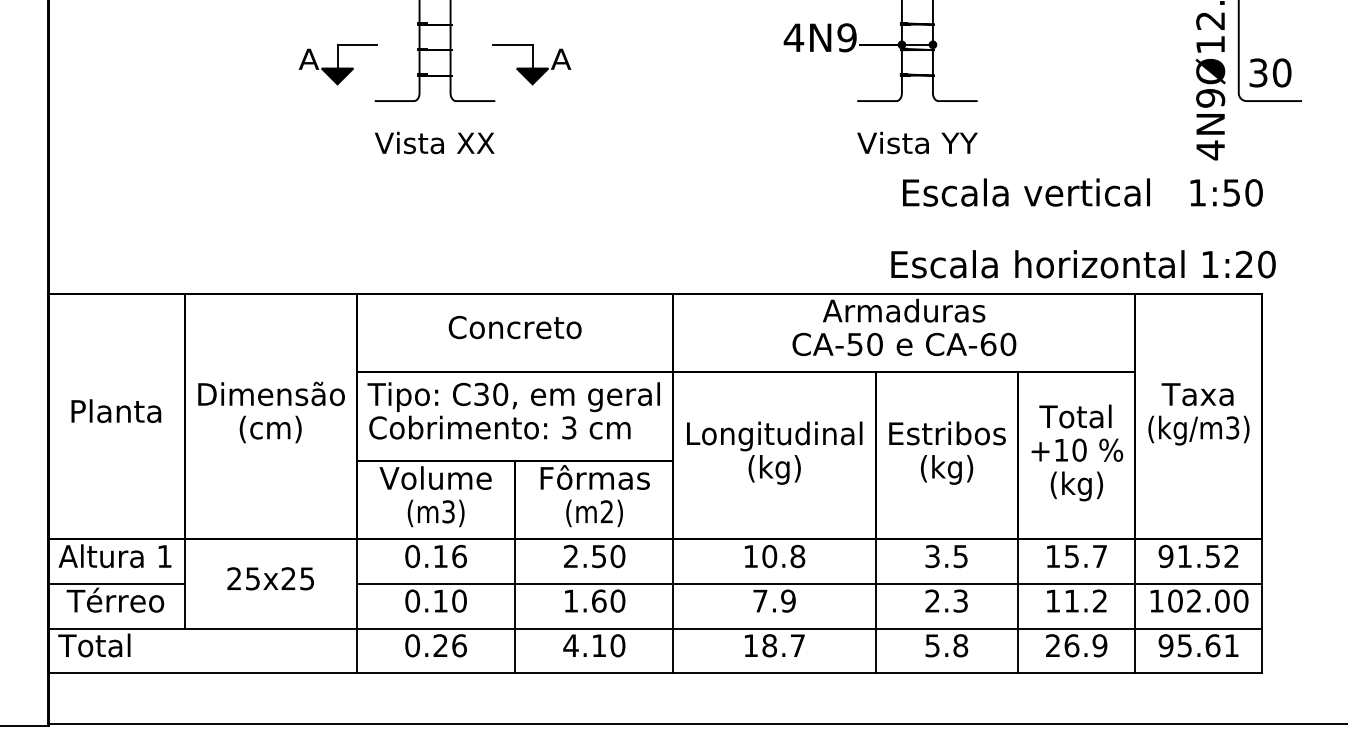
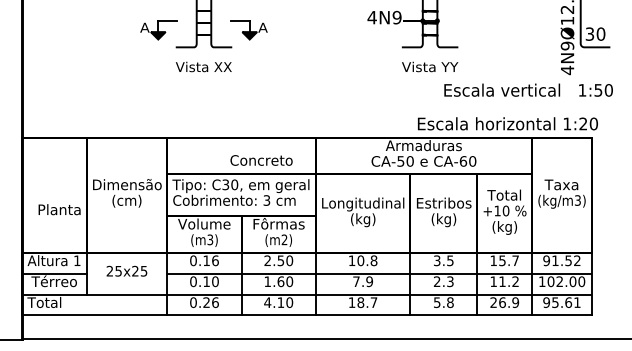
text: (1082, 191) -> (528, 89), moved
text: (515, 327) -> (261, 160), moved
text: (116, 410) -> (59, 209), moved

